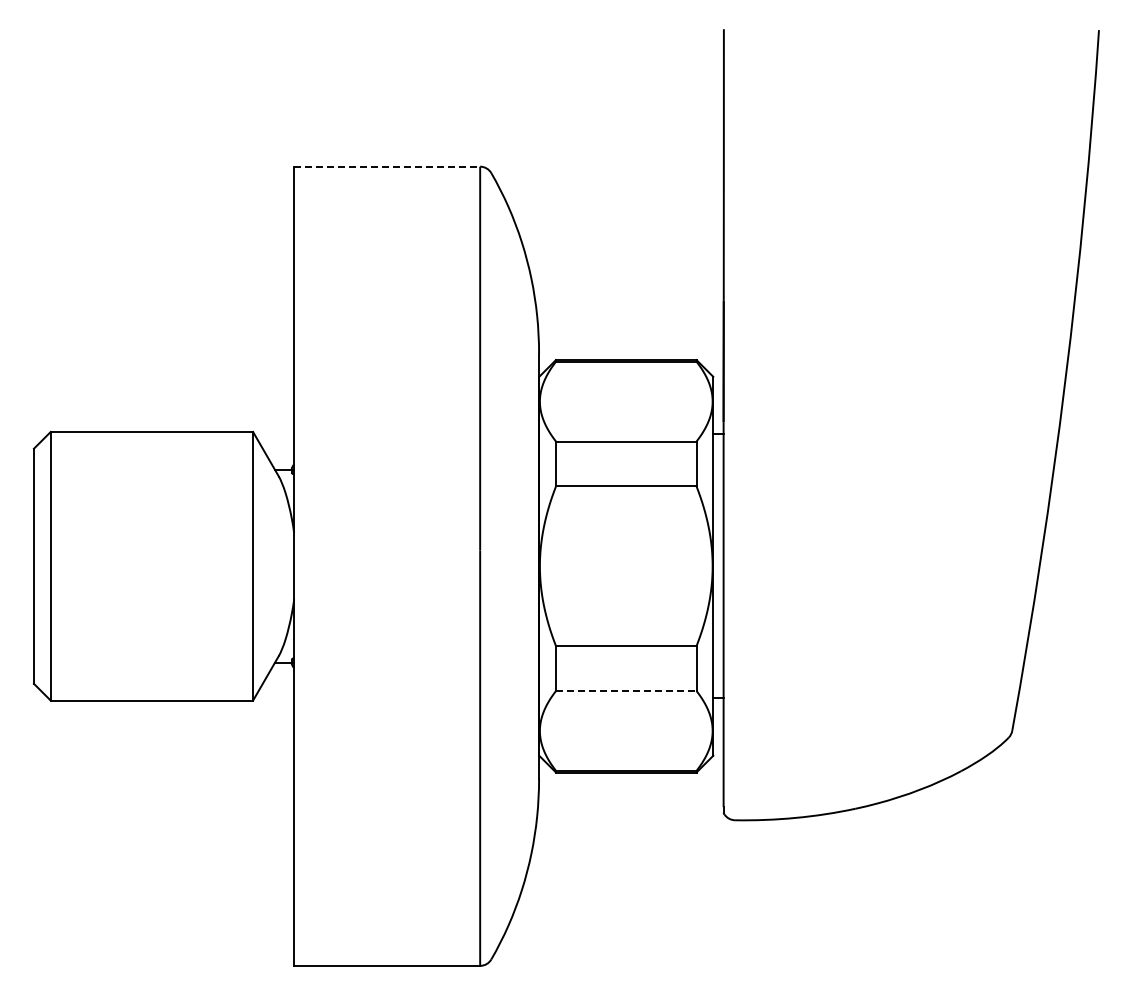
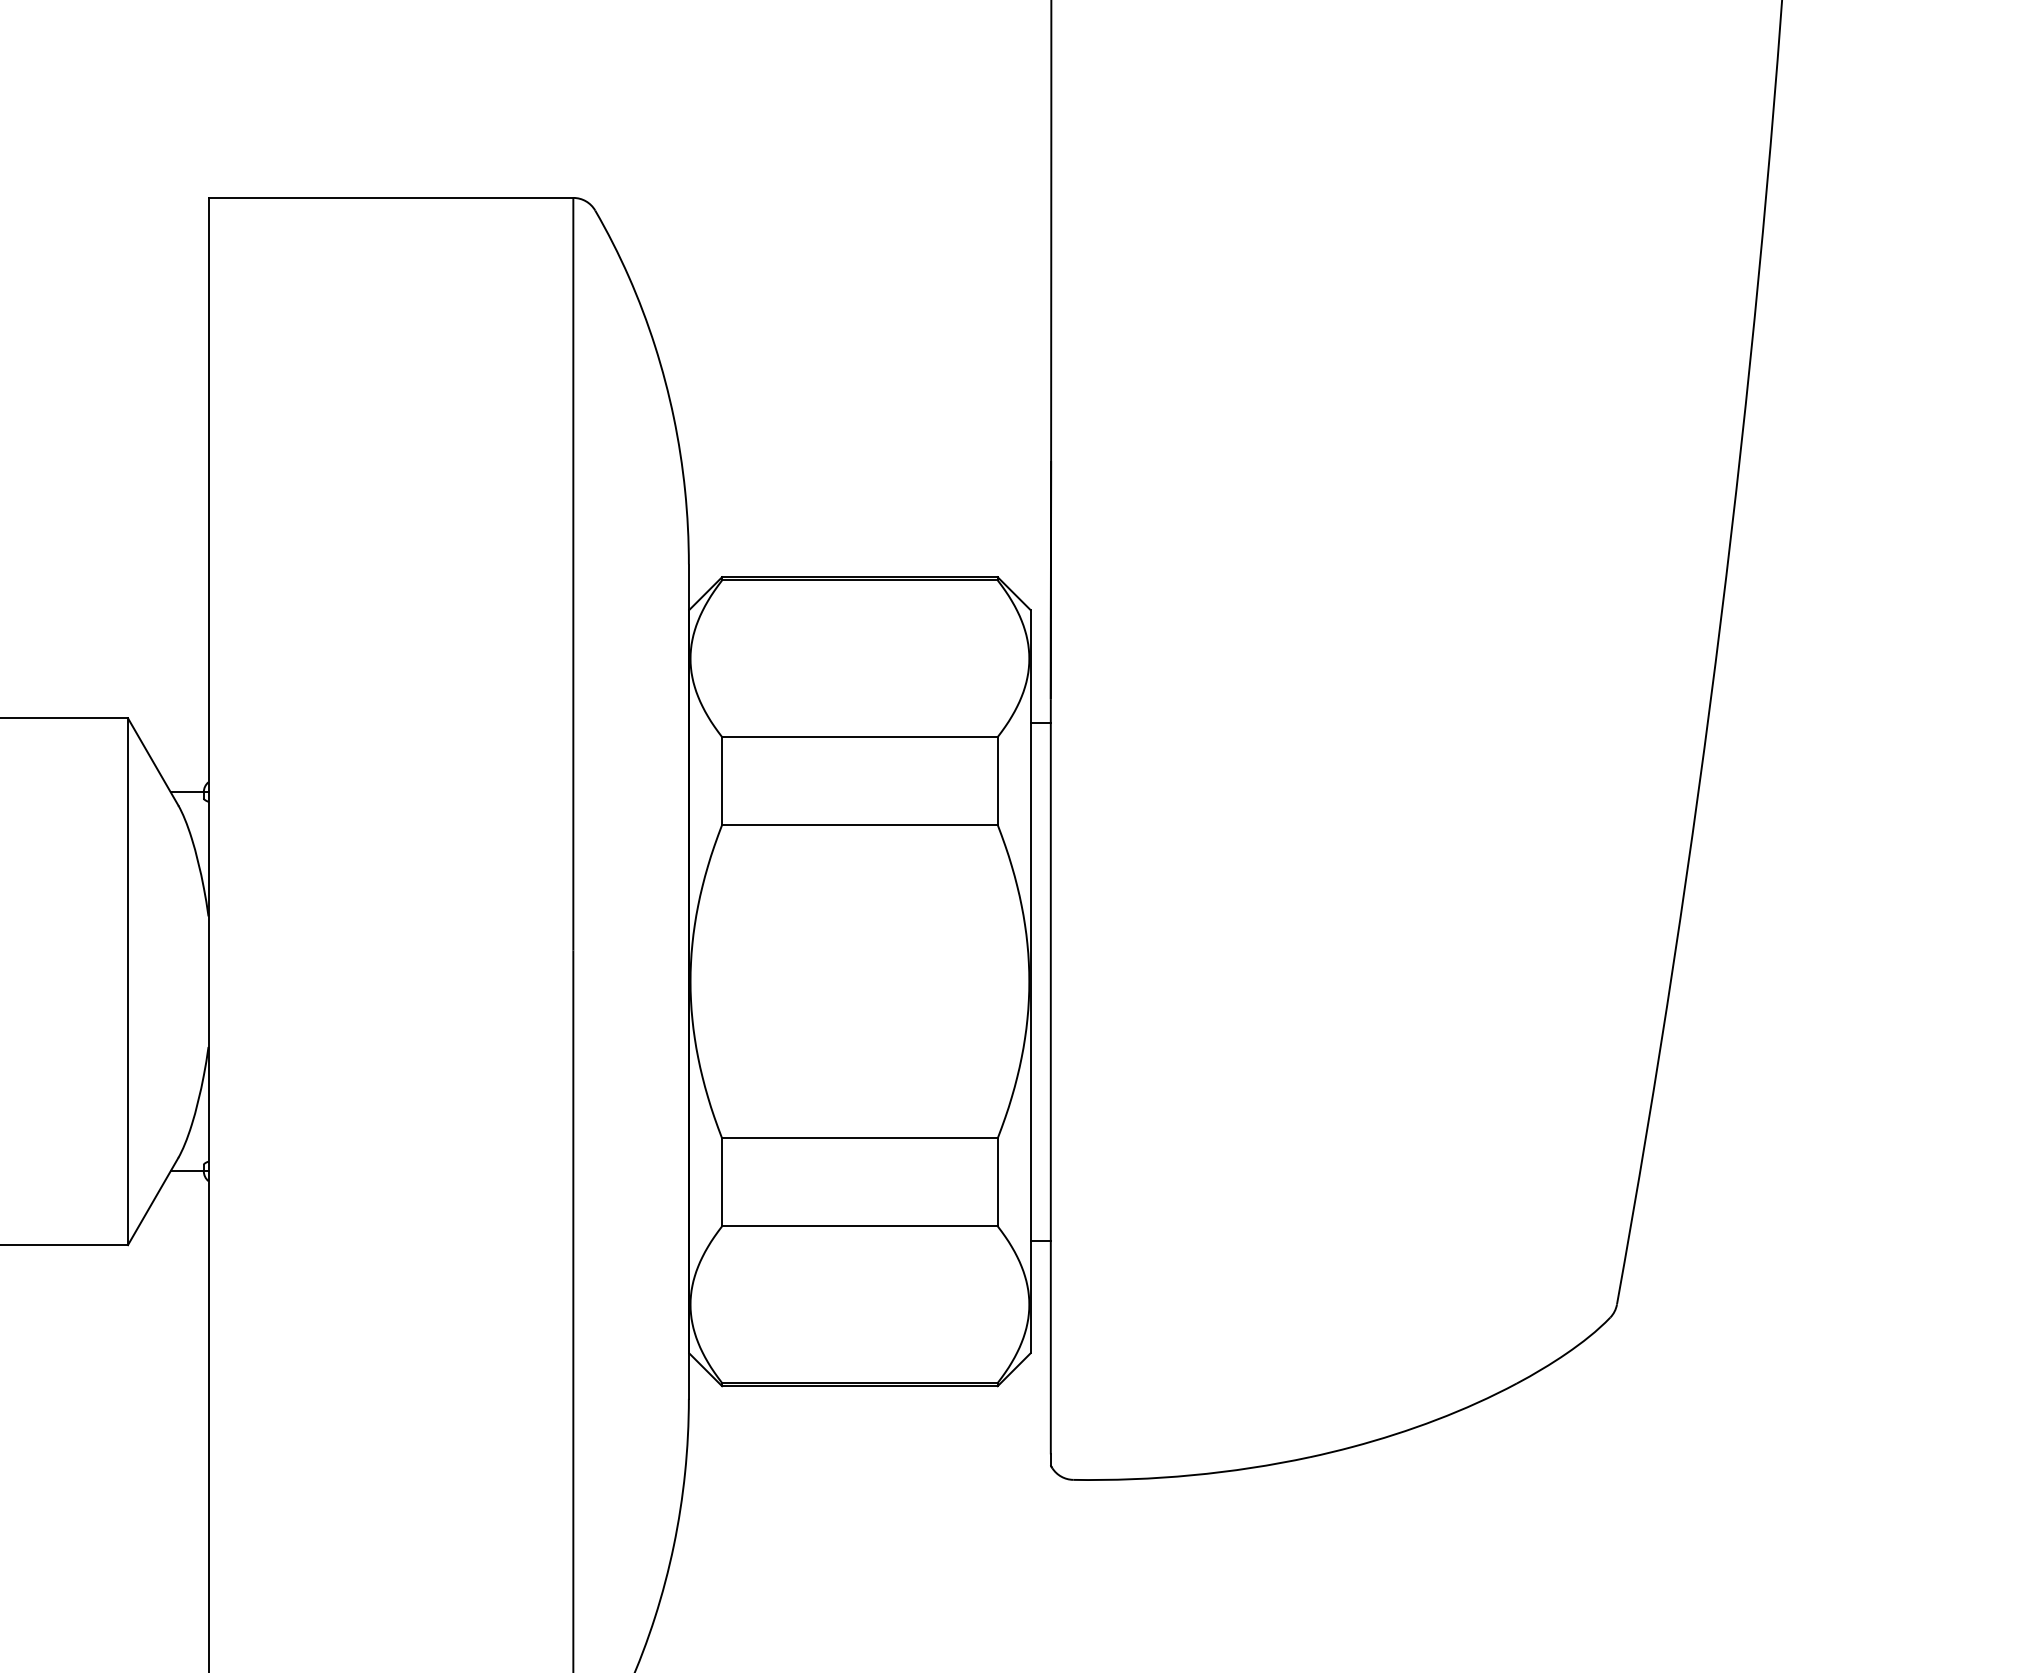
line: (387, 166) -> (391, 197), dashed -> solid
line: (626, 690) -> (860, 1225), dashed -> solid

